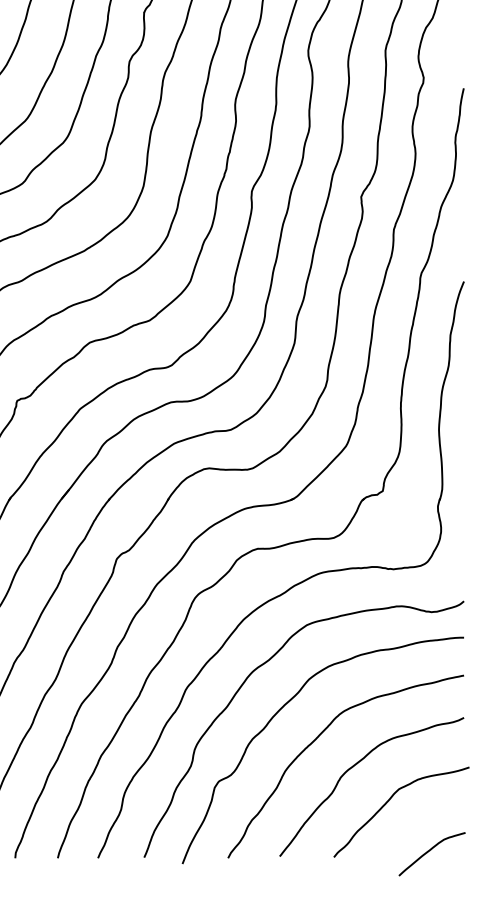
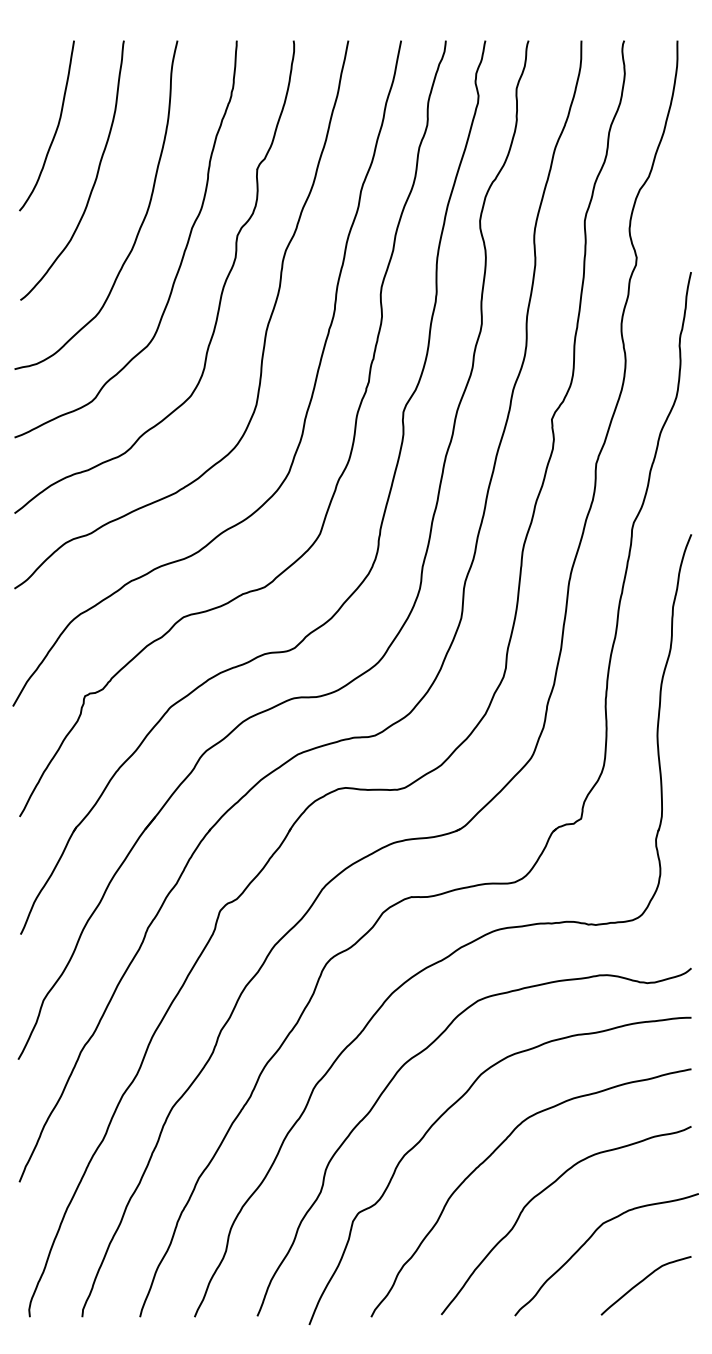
curve: (430, 851) -> (643, 1281), moved

